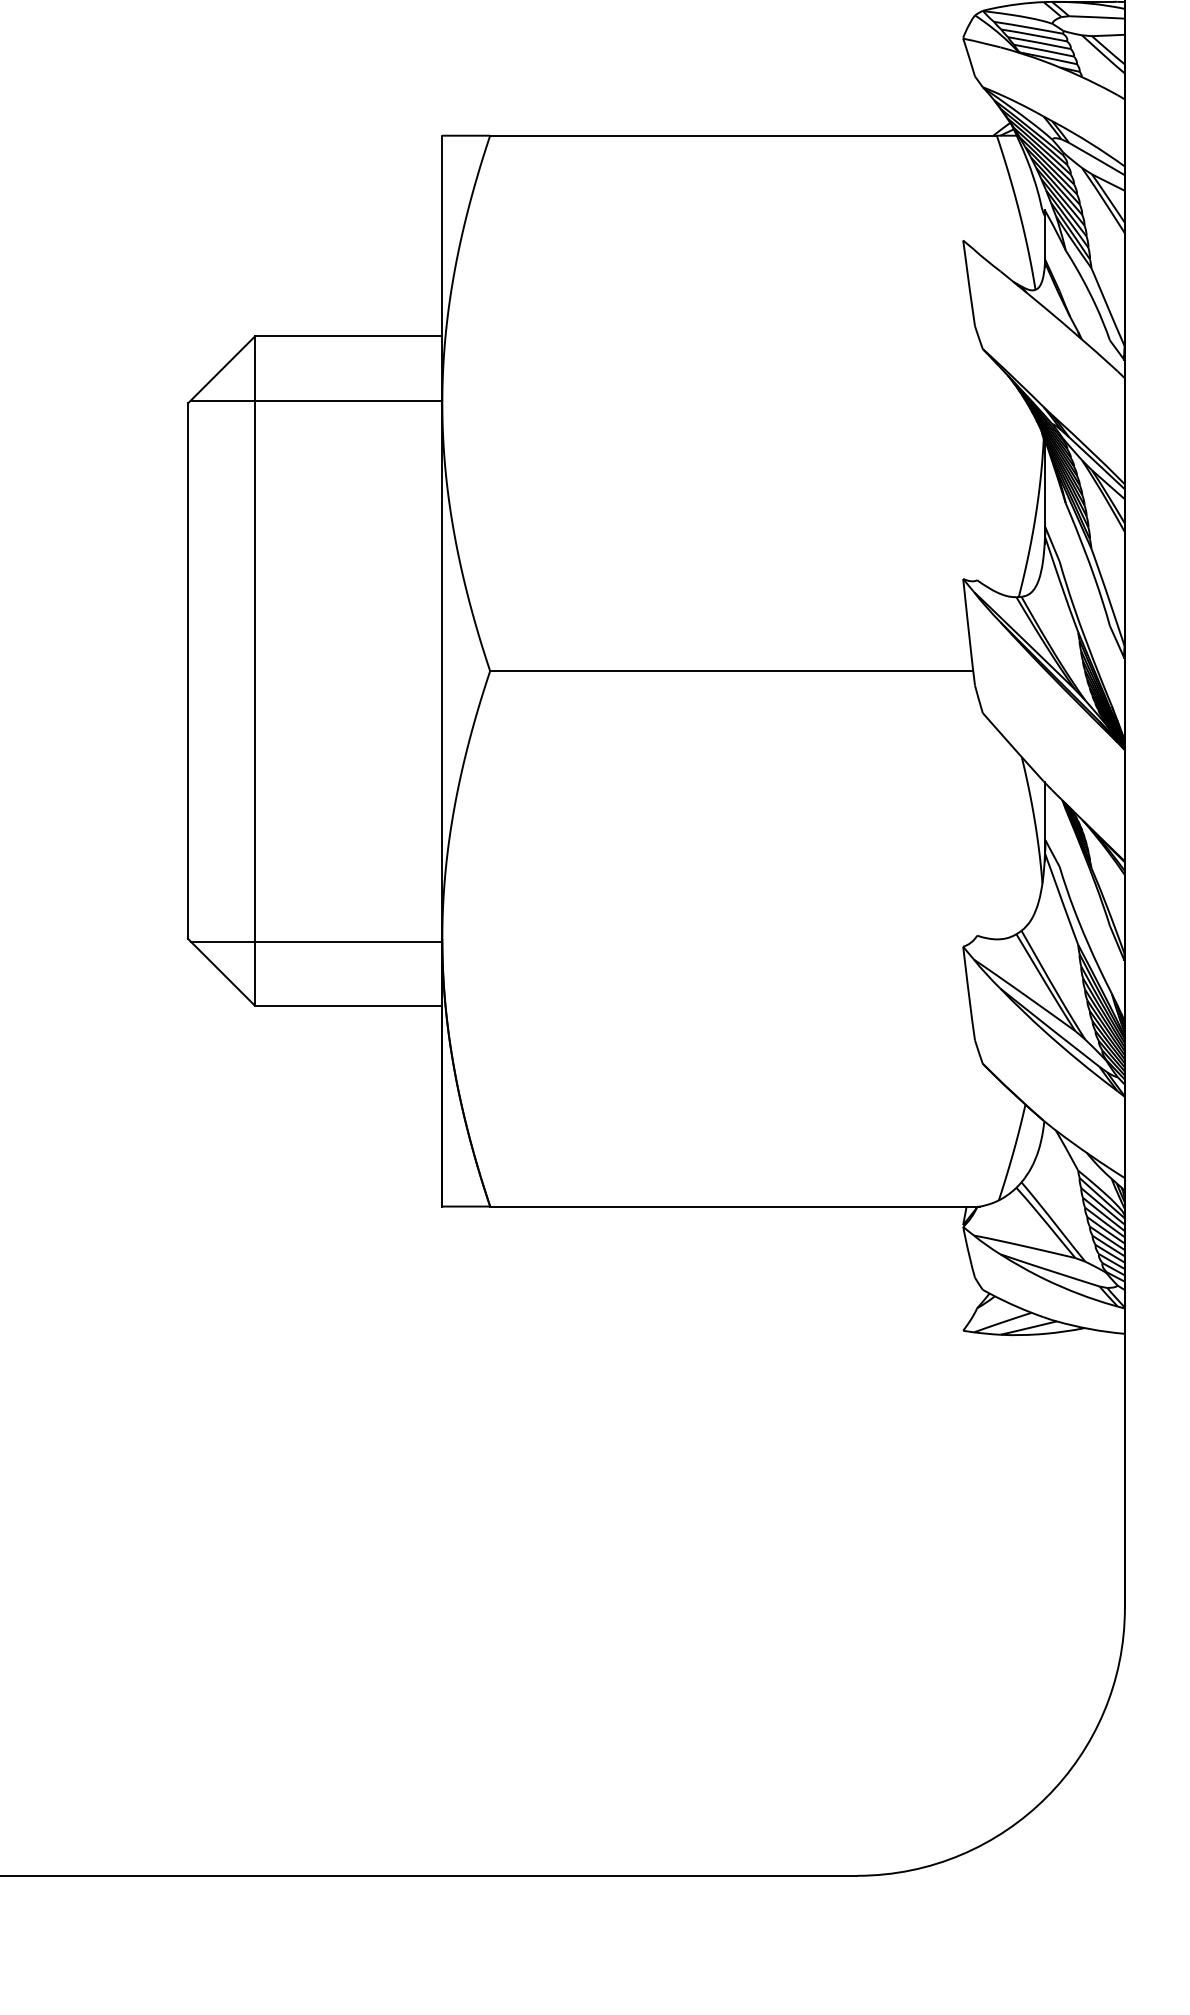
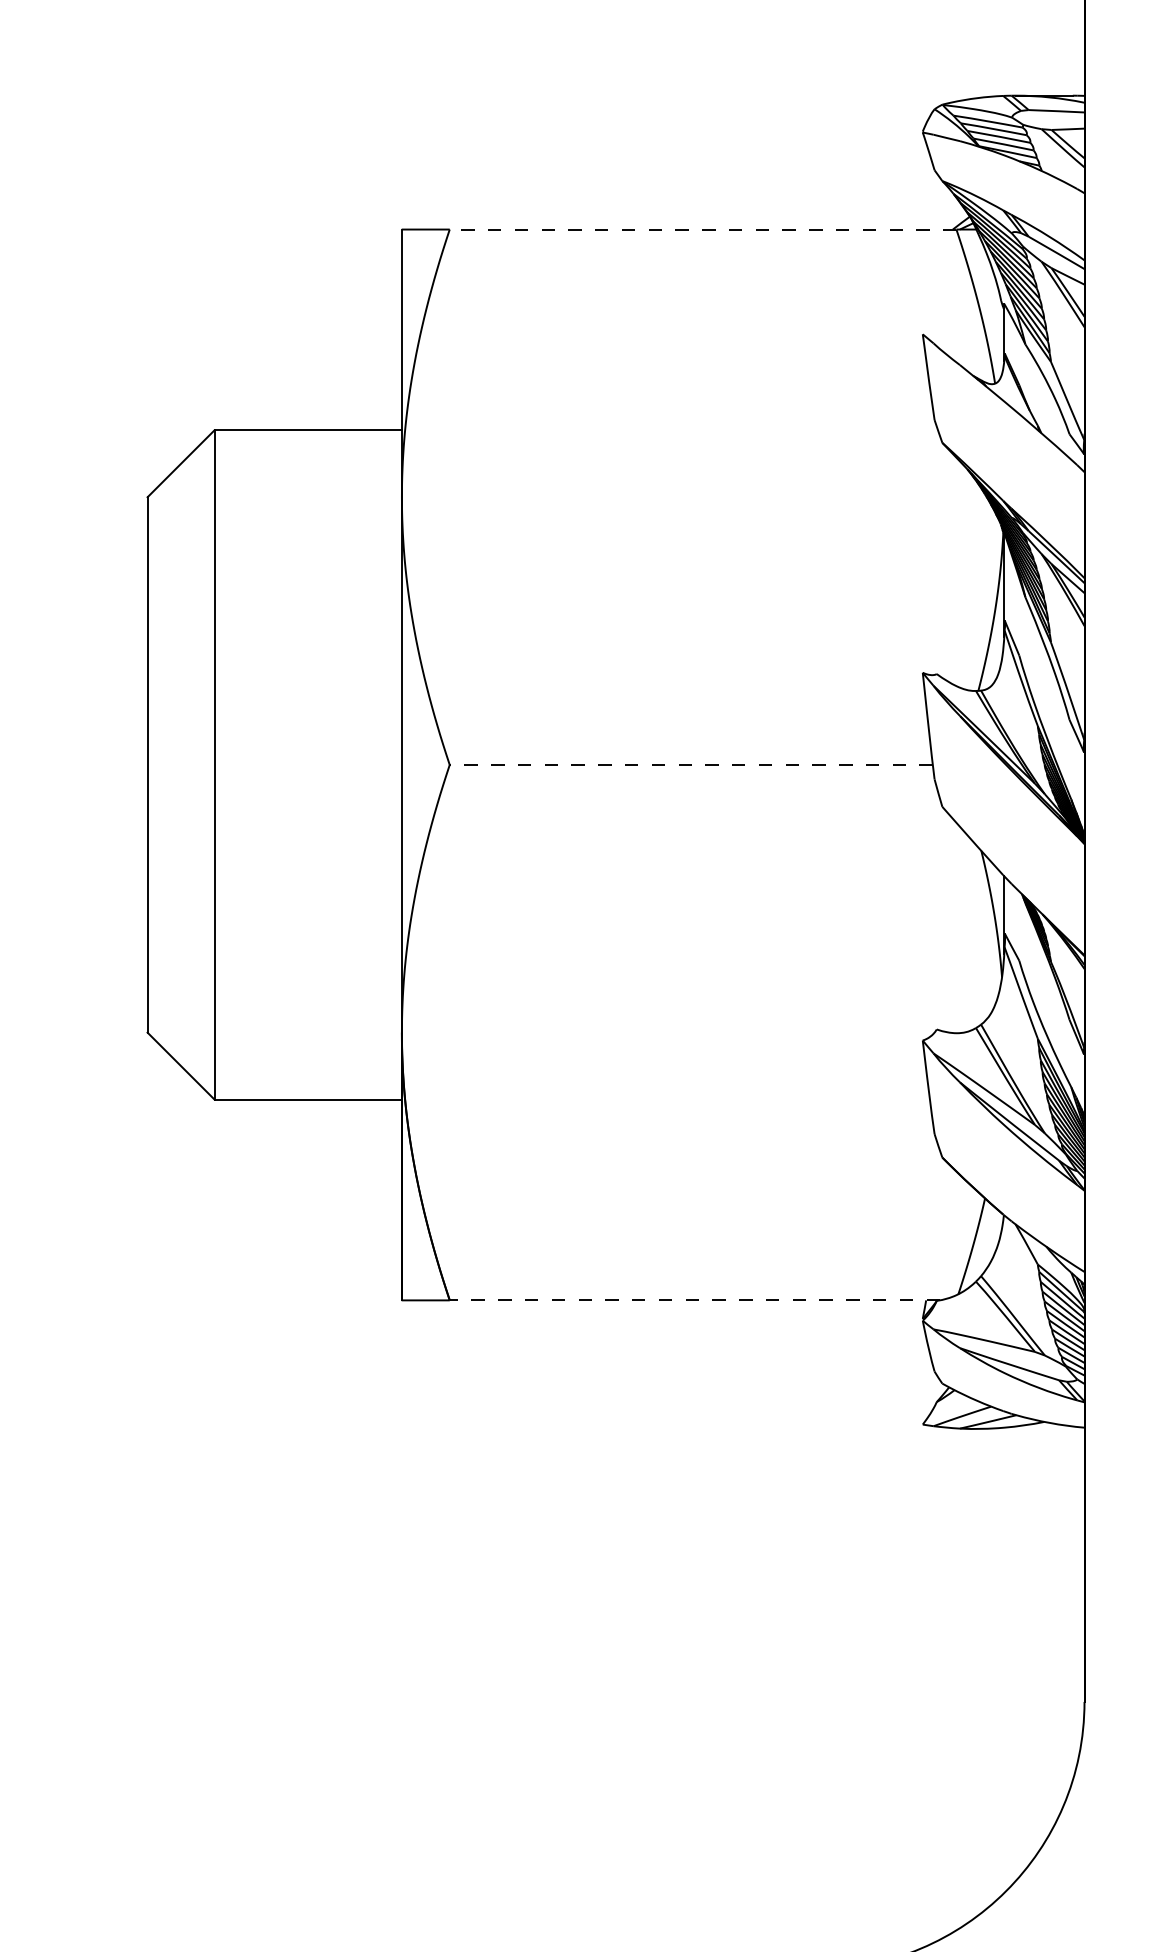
line: (743, 135) -> (703, 229), solid -> dashed
line: (316, 400) -> (276, 494), removed
line: (731, 671) -> (691, 765), solid -> dashed
line: (316, 941) -> (276, 1035), removed
line: (734, 1206) -> (694, 1300), solid -> dashed

